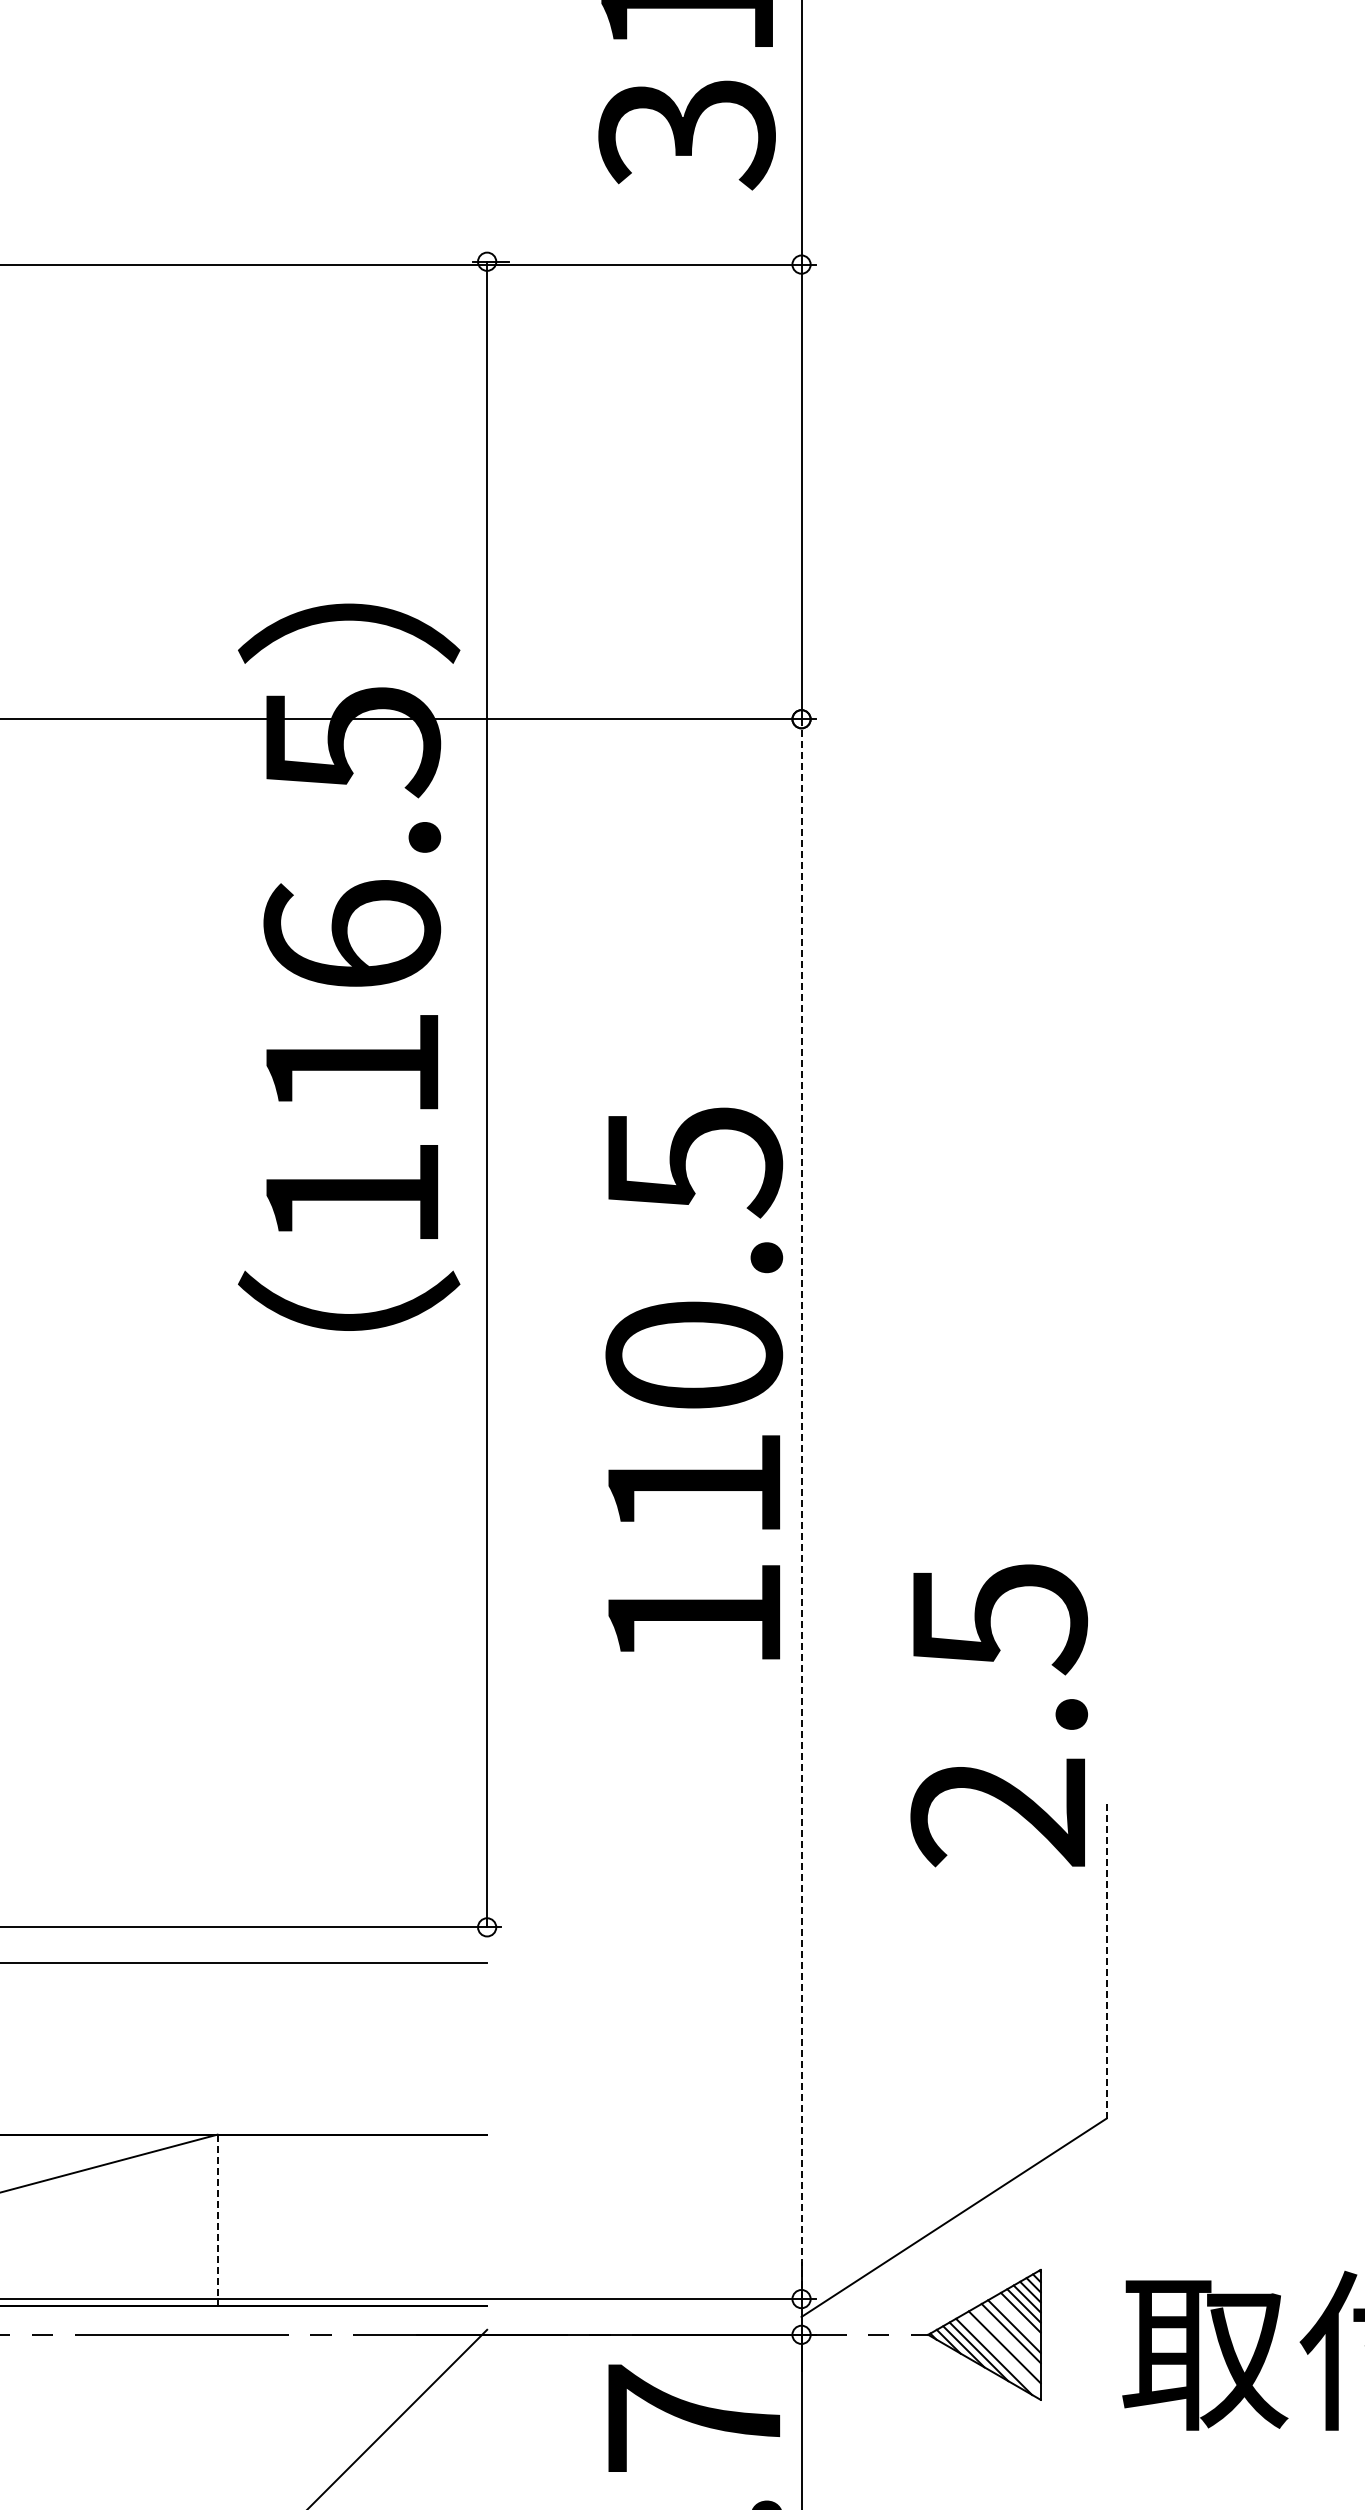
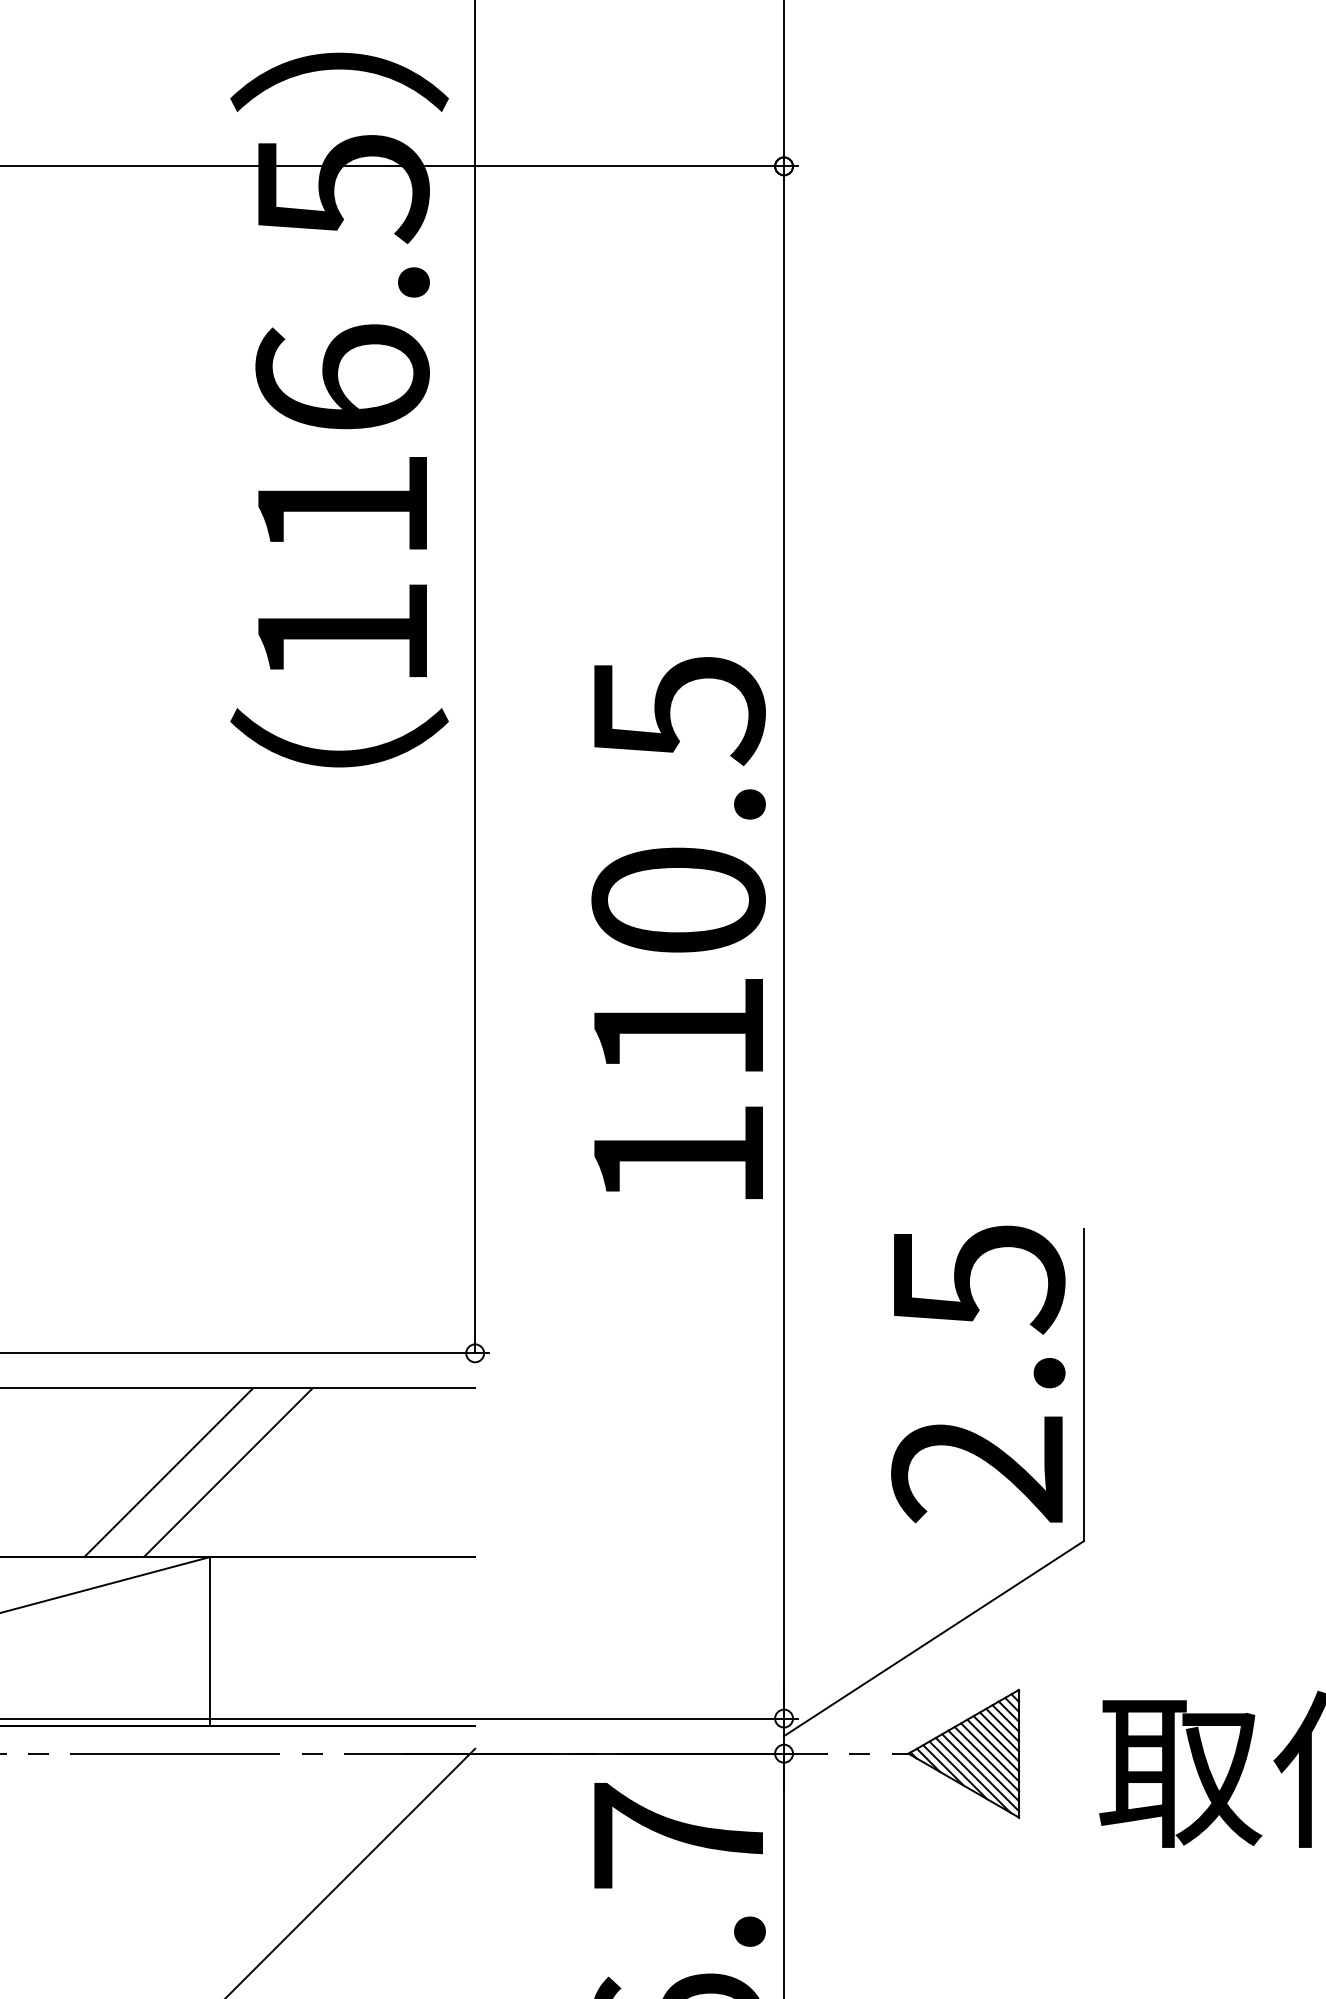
text: (694, 1383) -> (678, 928), moved
line: (801, 1509) -> (784, 942), dashed -> solid
text: (998, 1715) -> (977, 1374), moved
line: (1106, 1959) -> (1083, 1384), dashed -> solid
line: (174, 2048) -> (167, 1472), added
line: (235, 2048) -> (227, 1472), added
line: (217, 2220) -> (210, 1641), dashed -> solid
line: (1017, 2319) -> (996, 1738), added
line: (1007, 2340) -> (986, 1759), added
line: (1001, 2354) -> (980, 1773), added

